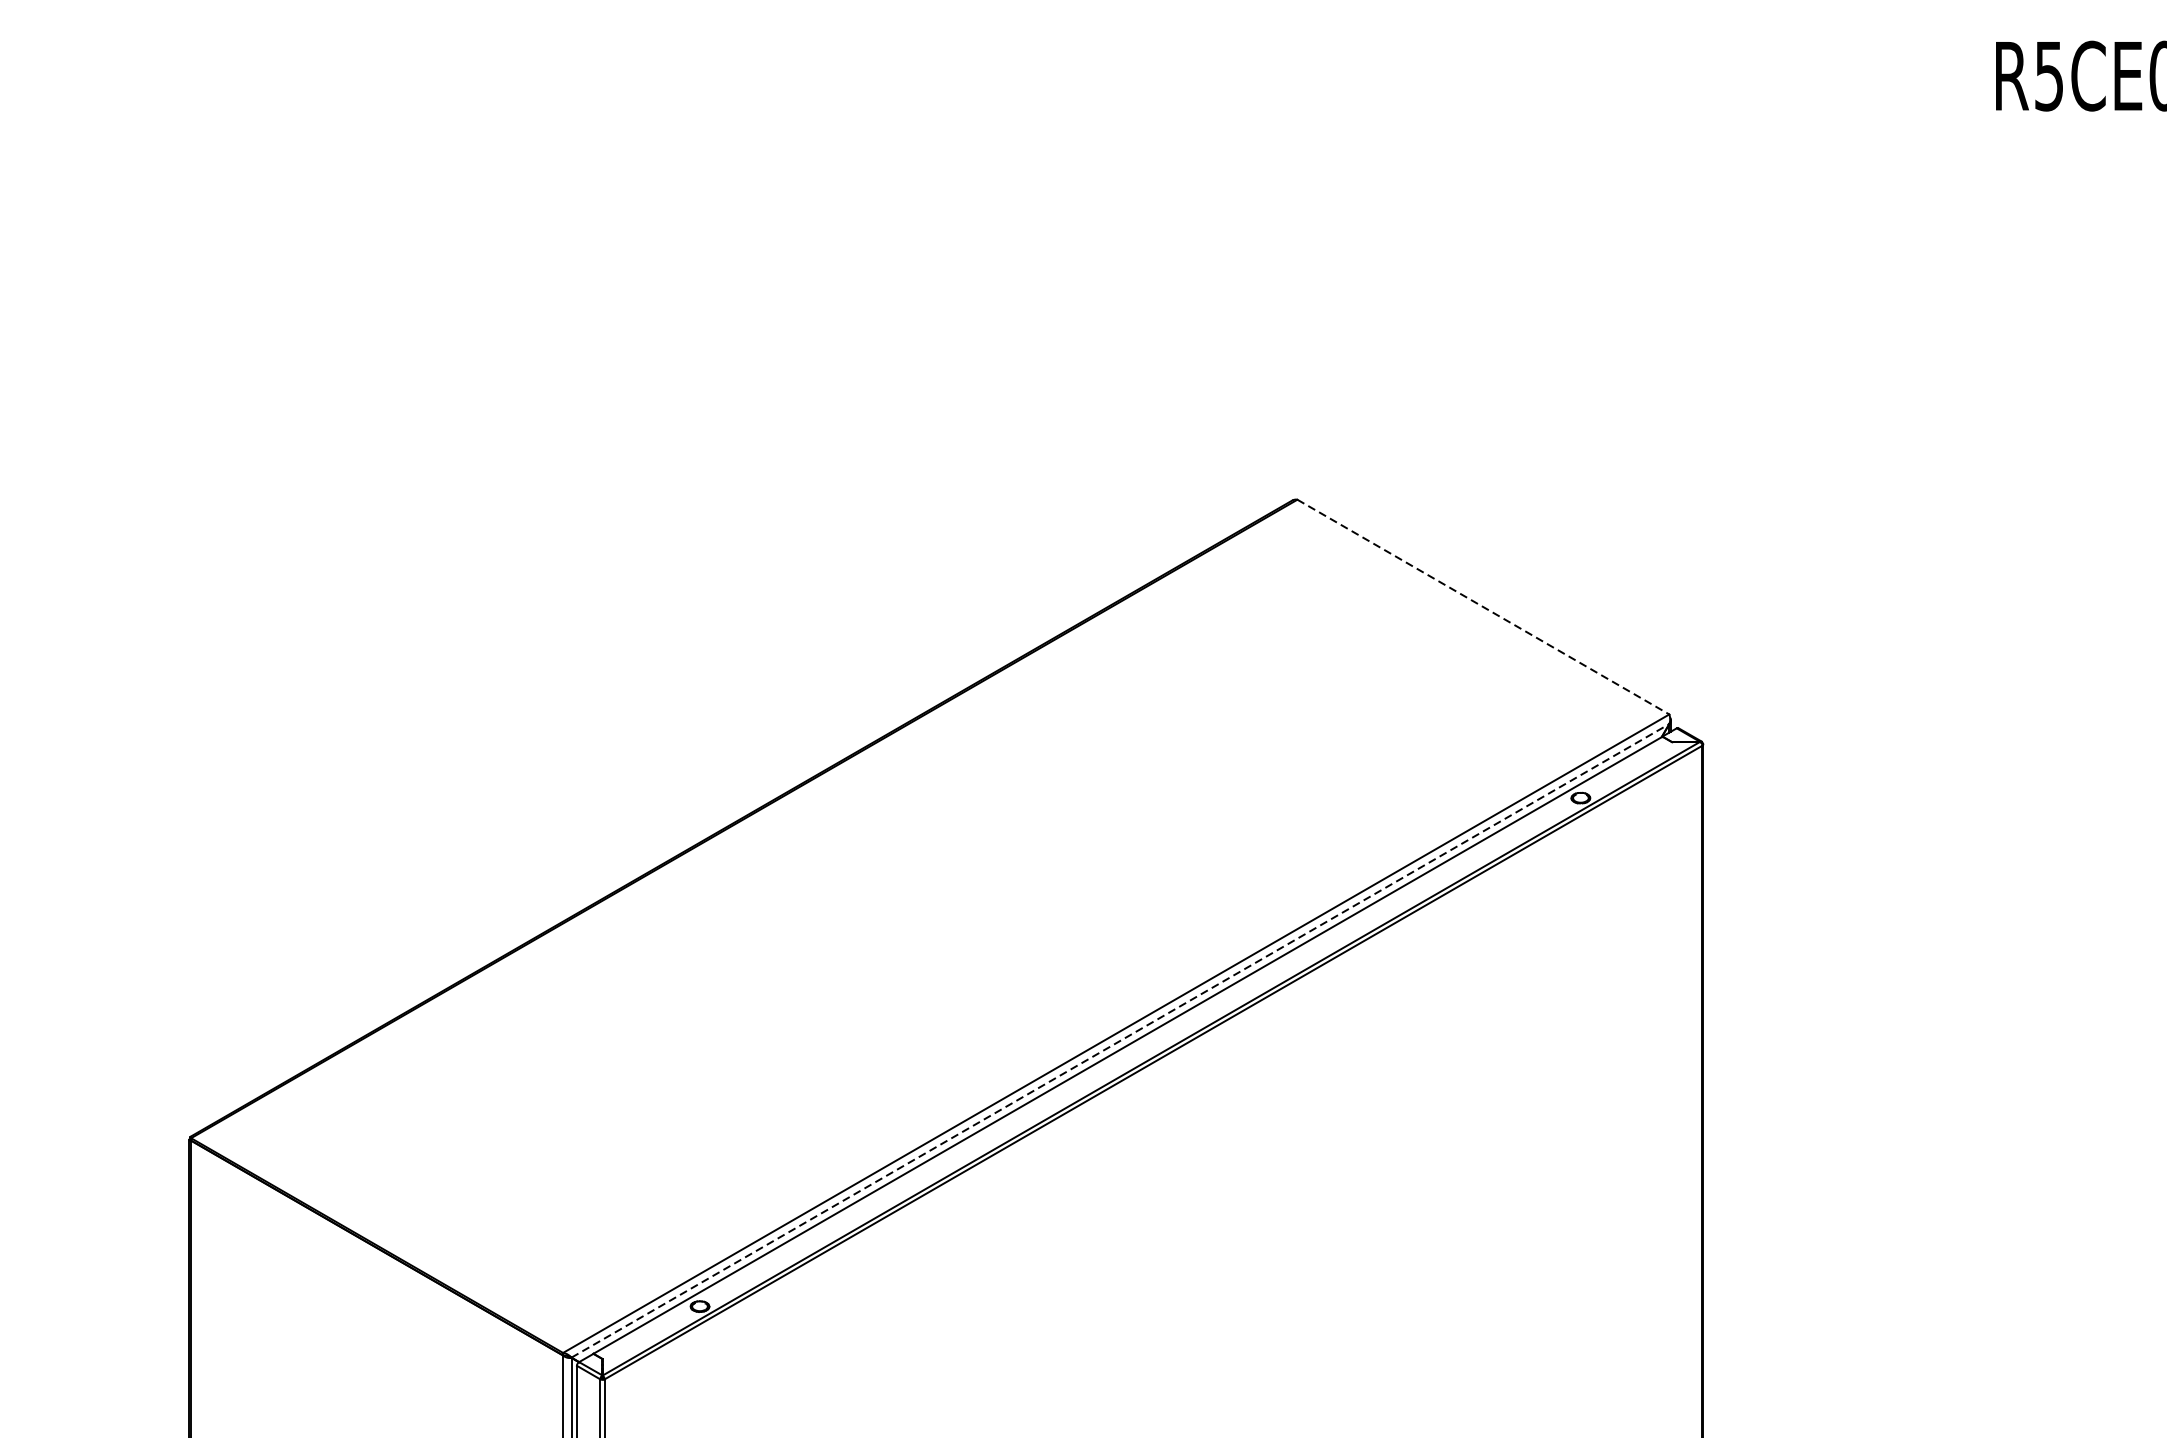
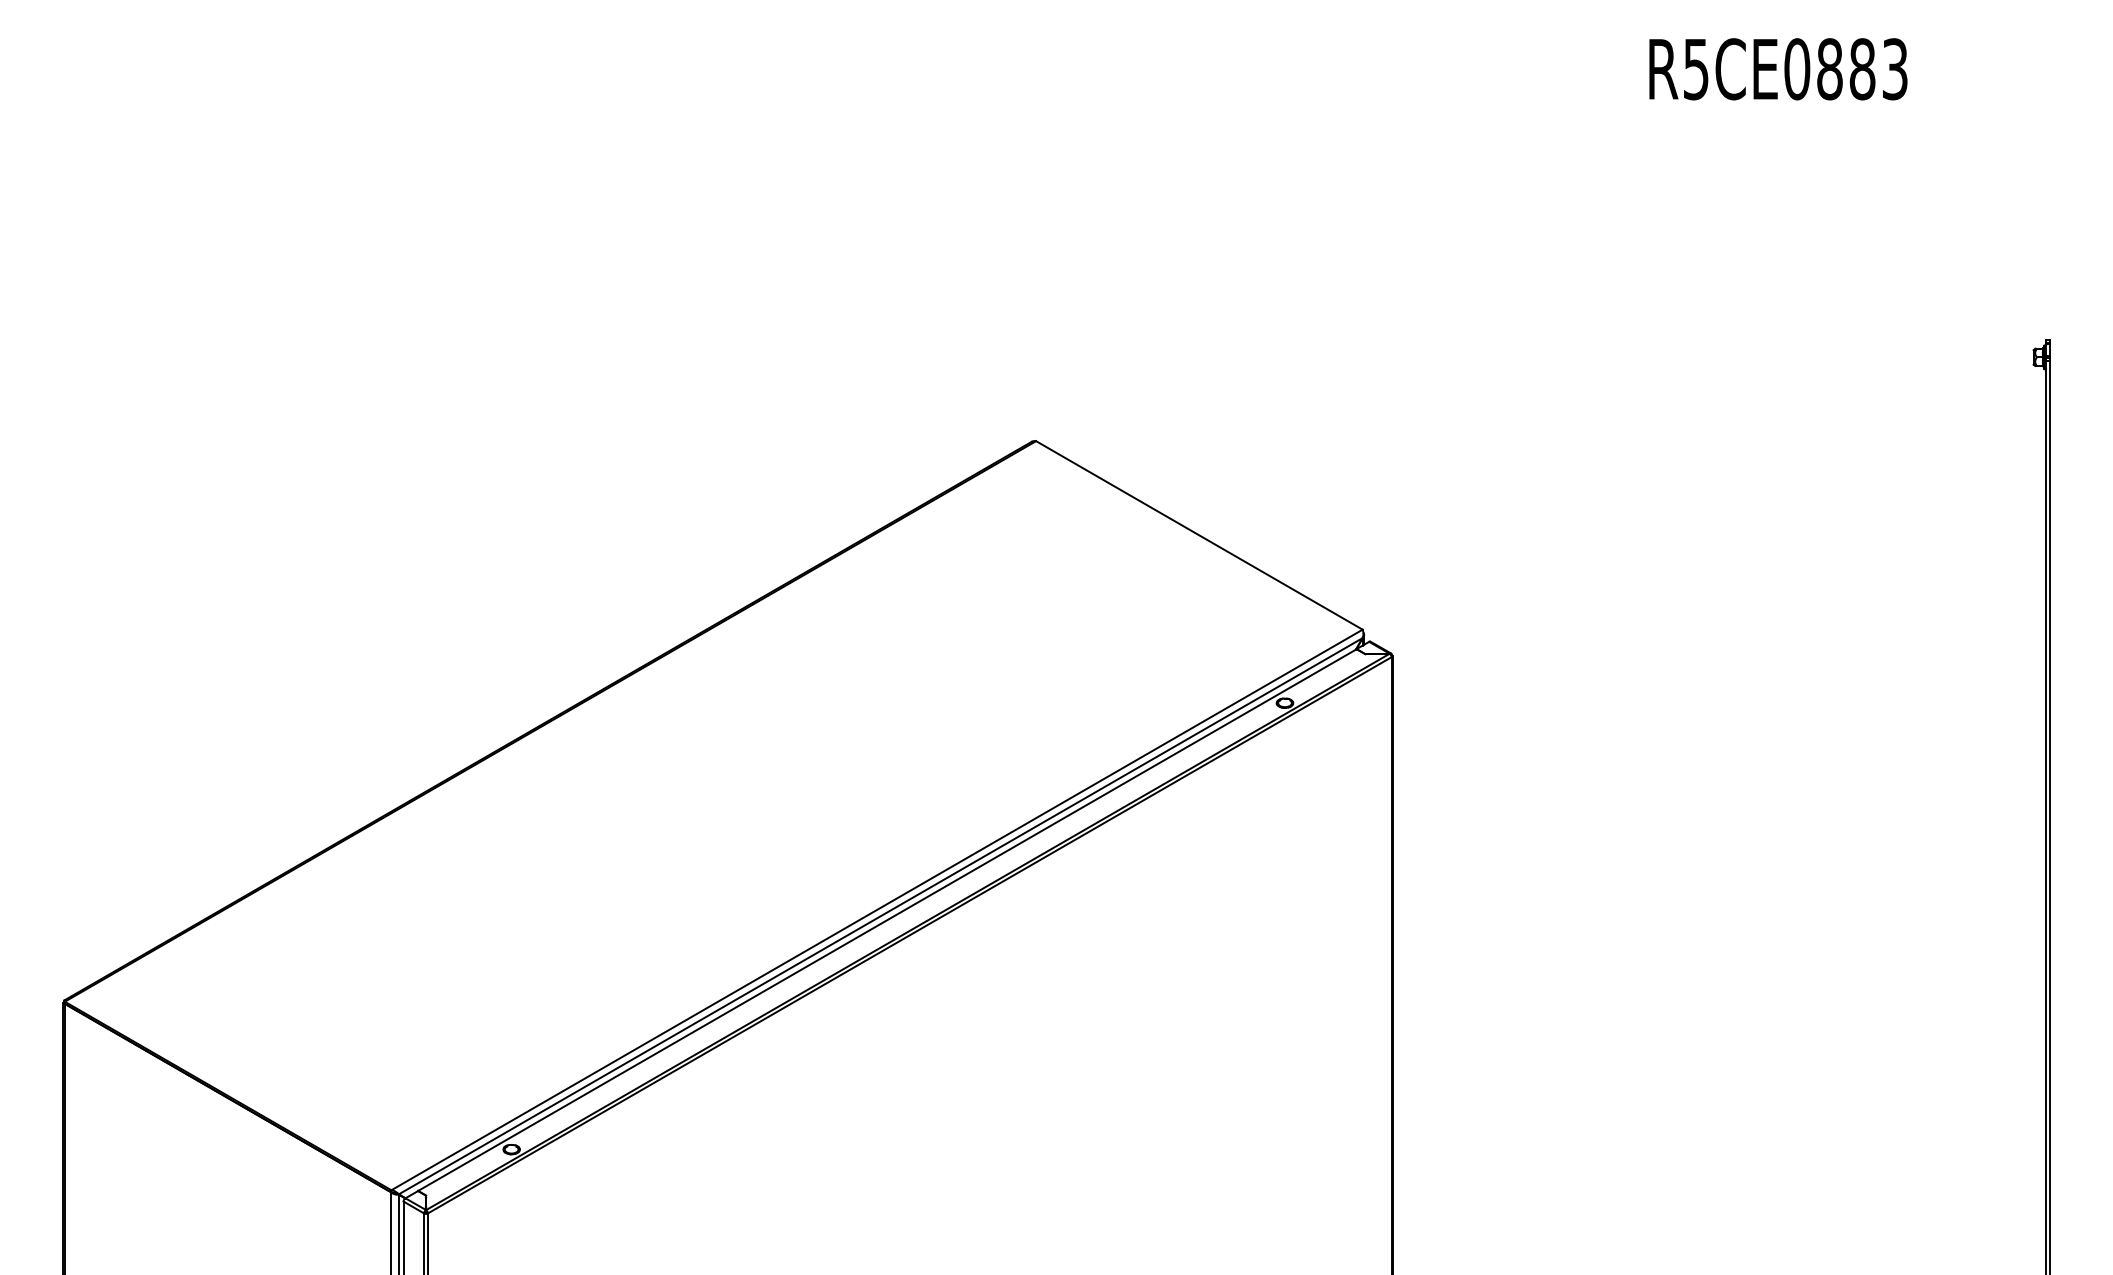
line: (1483, 607) -> (1199, 535), dashed -> solid
line: (1121, 1040) -> (881, 915), dashed -> solid

